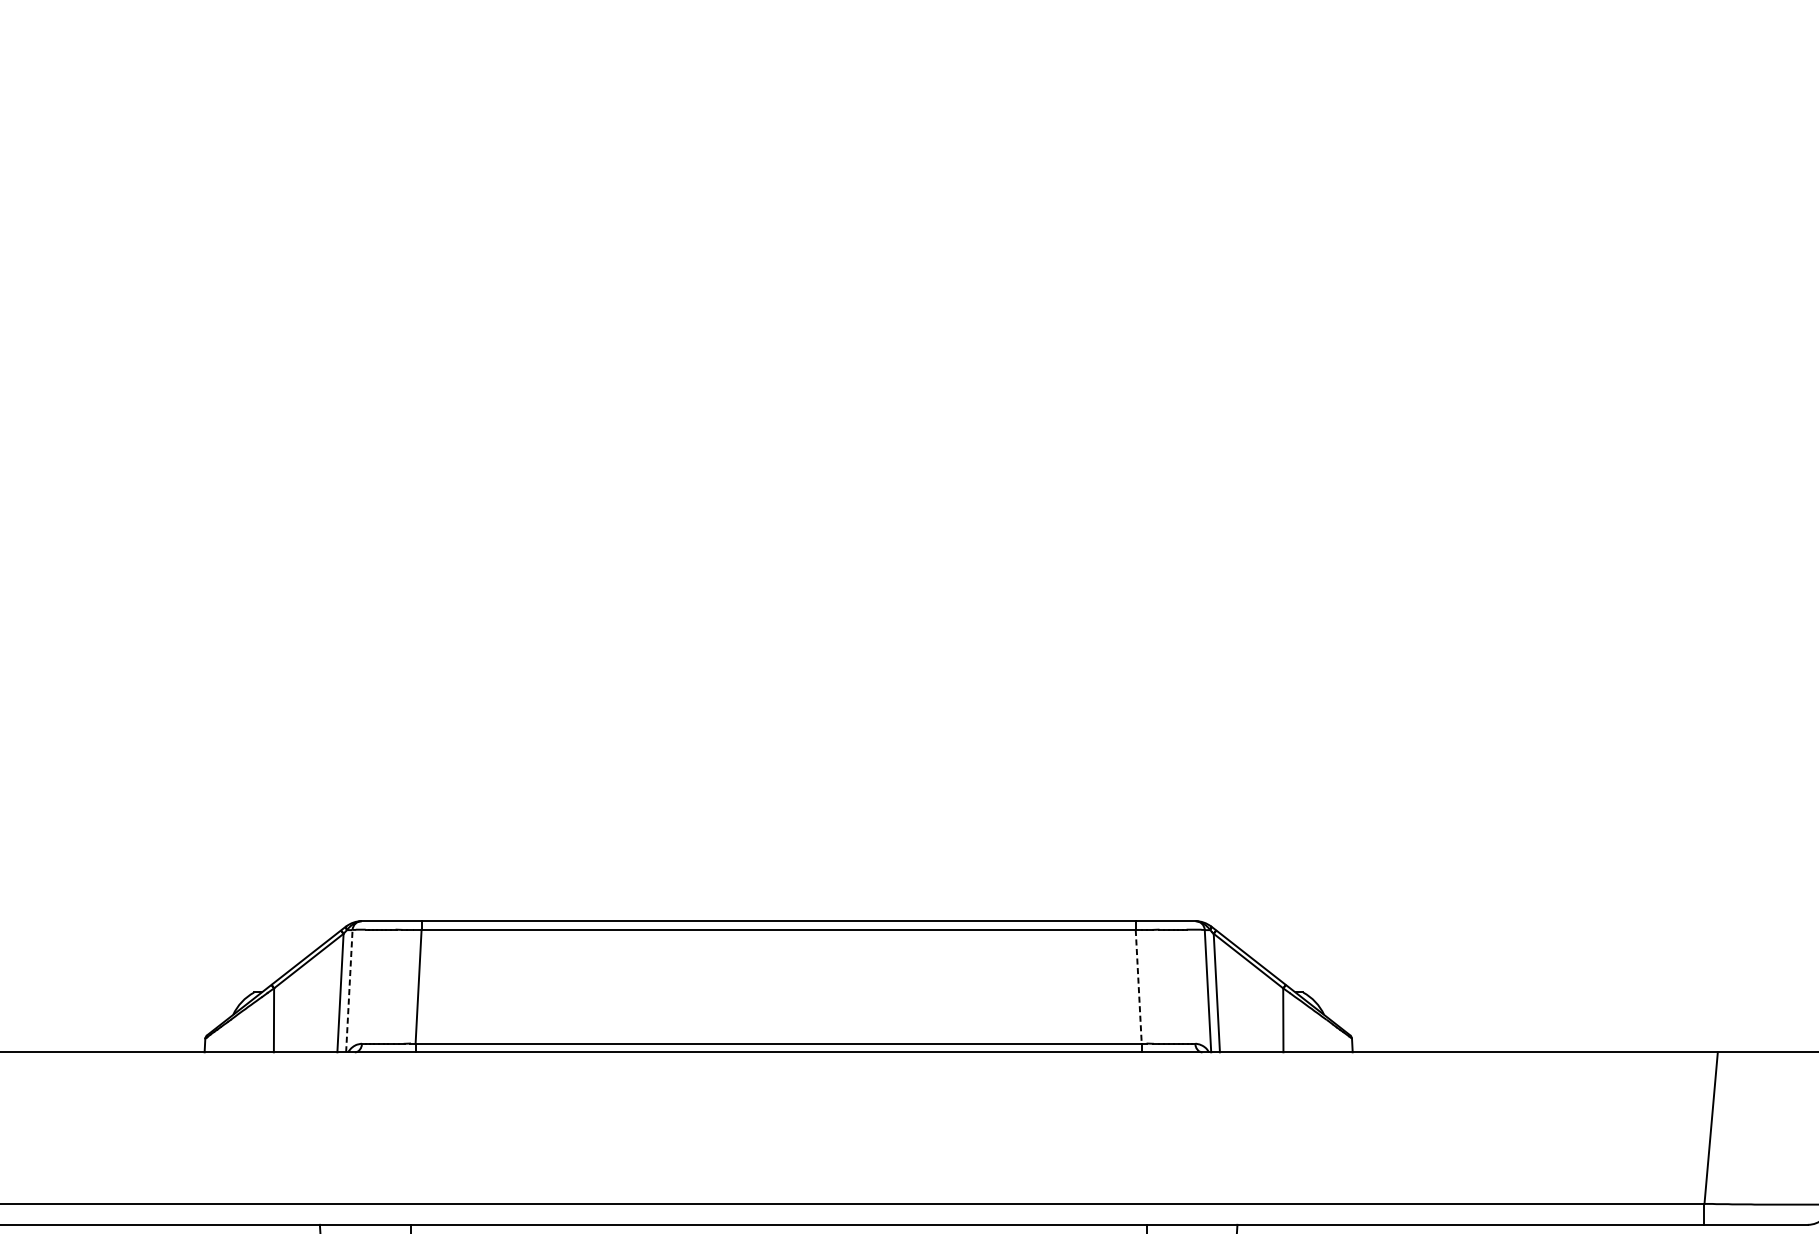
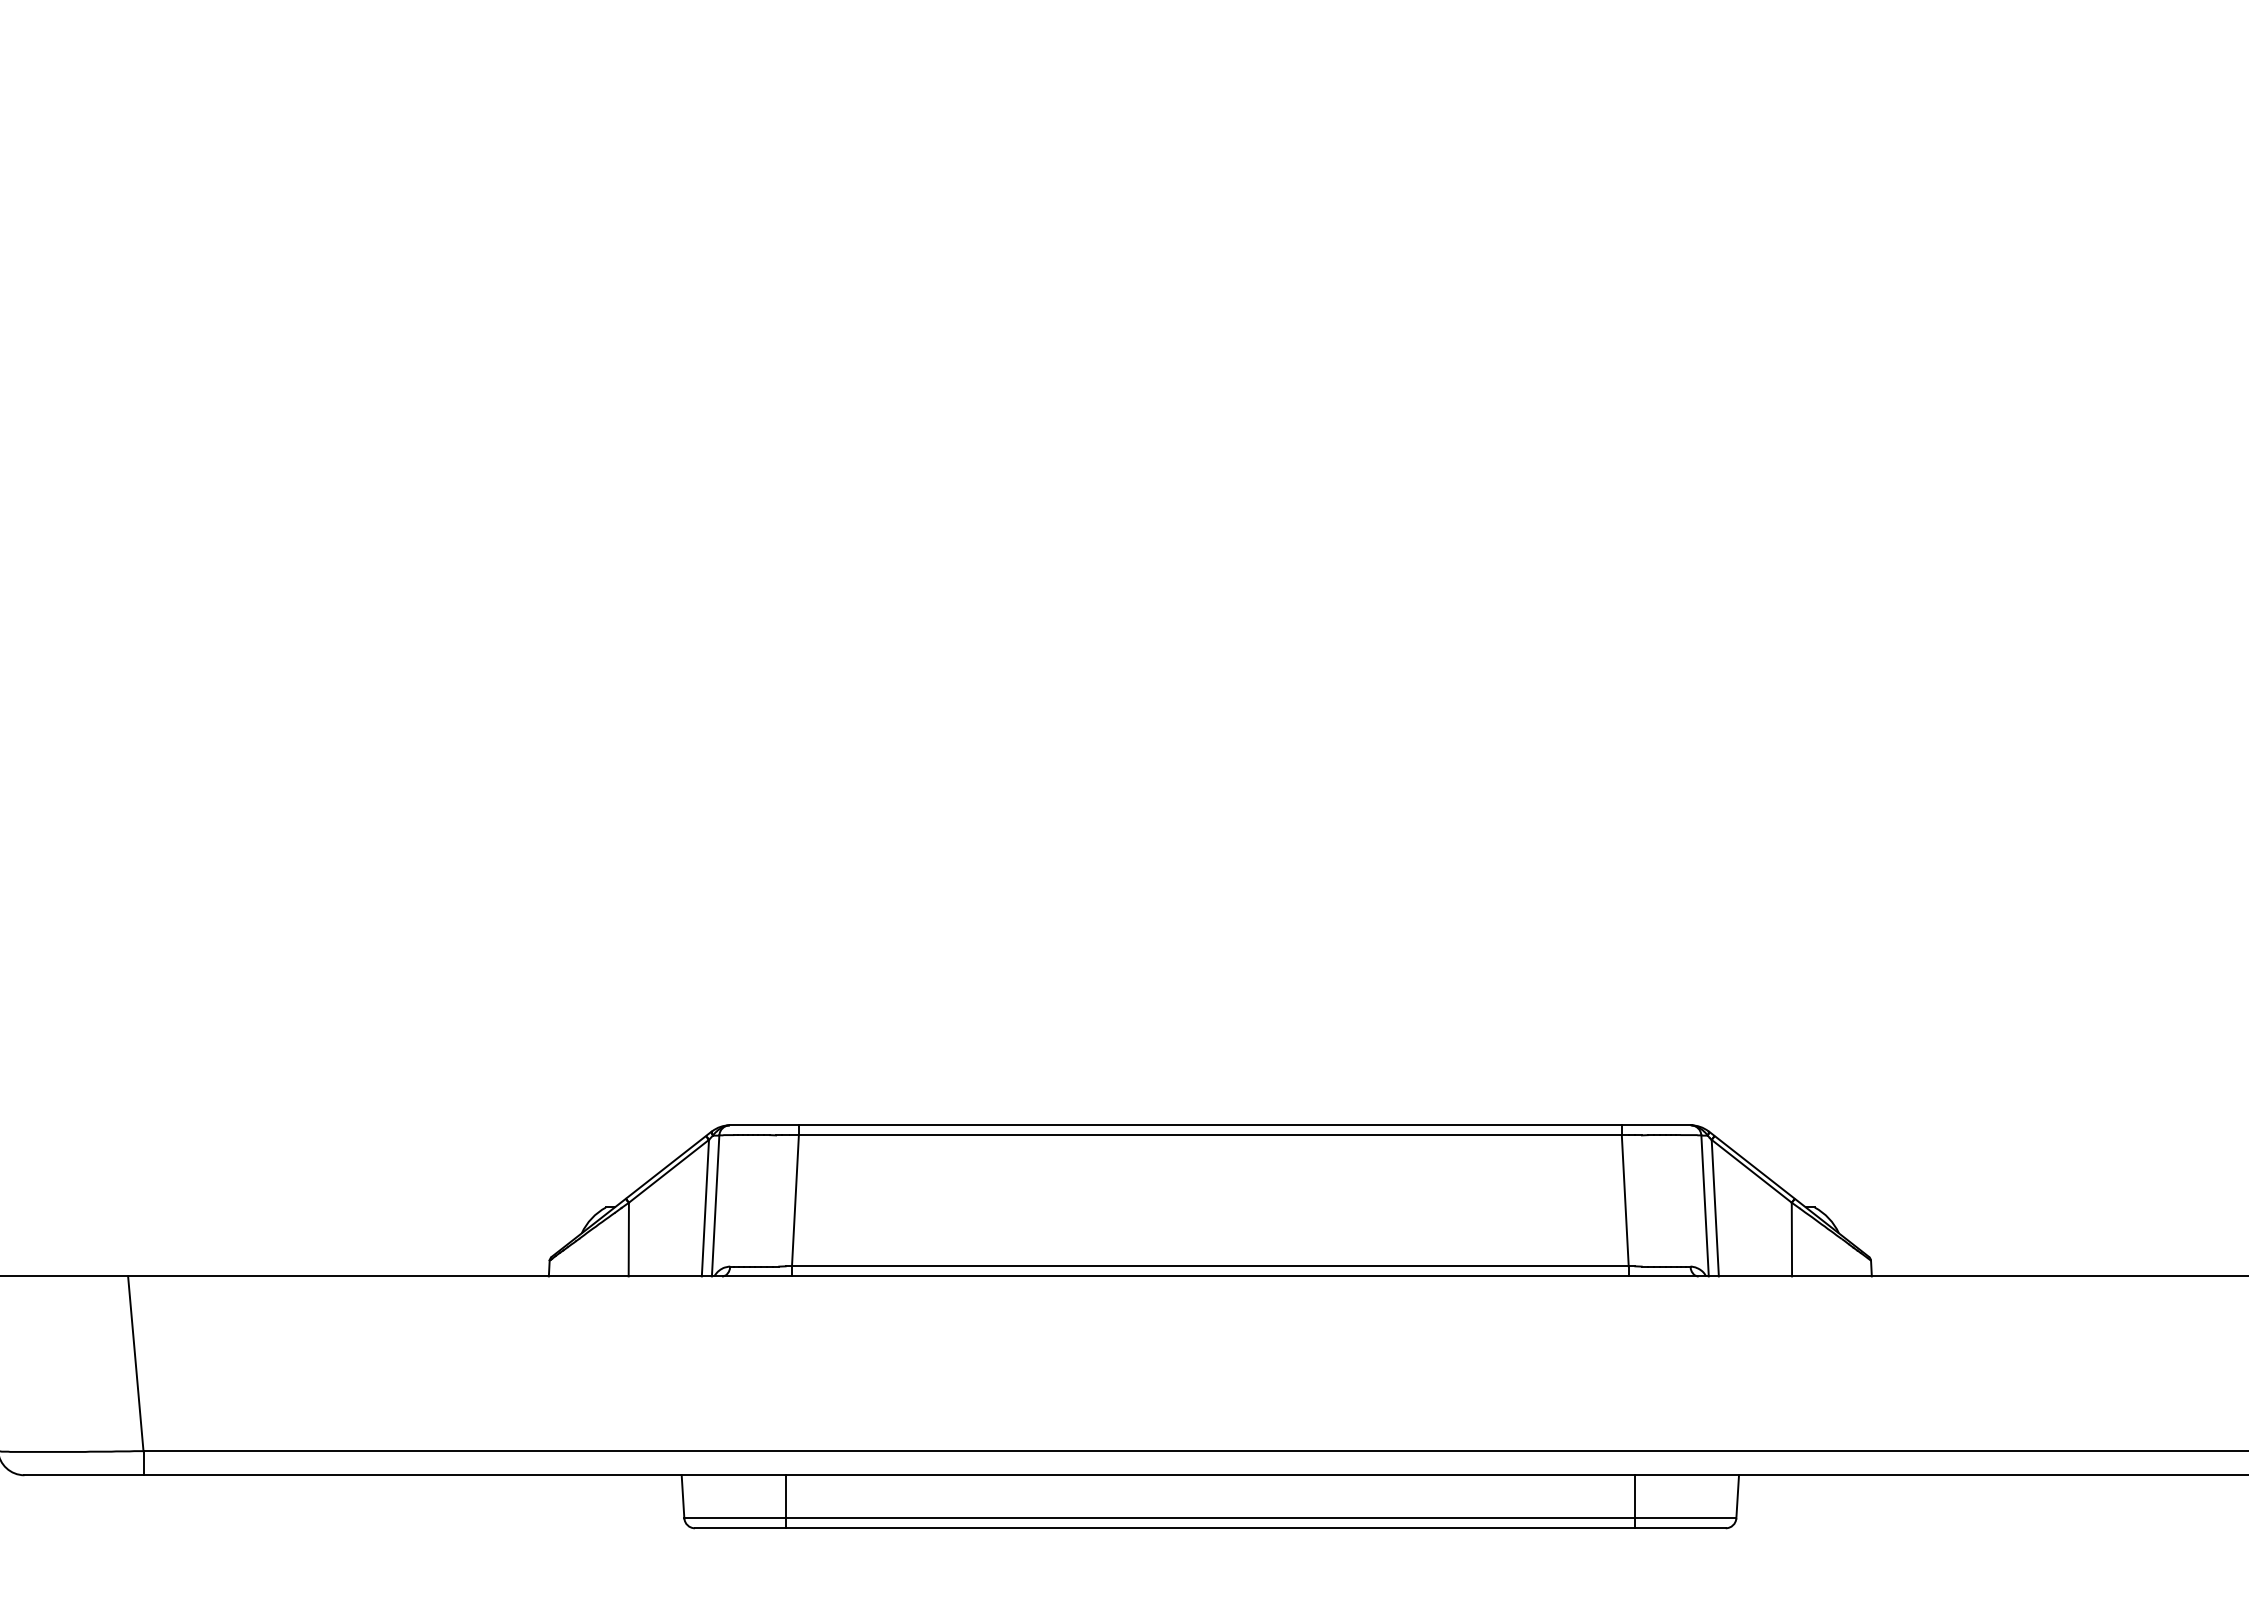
line: (1138, 986) -> (1625, 1200), dashed -> solid
line: (349, 990) -> (715, 1205), dashed -> solid

